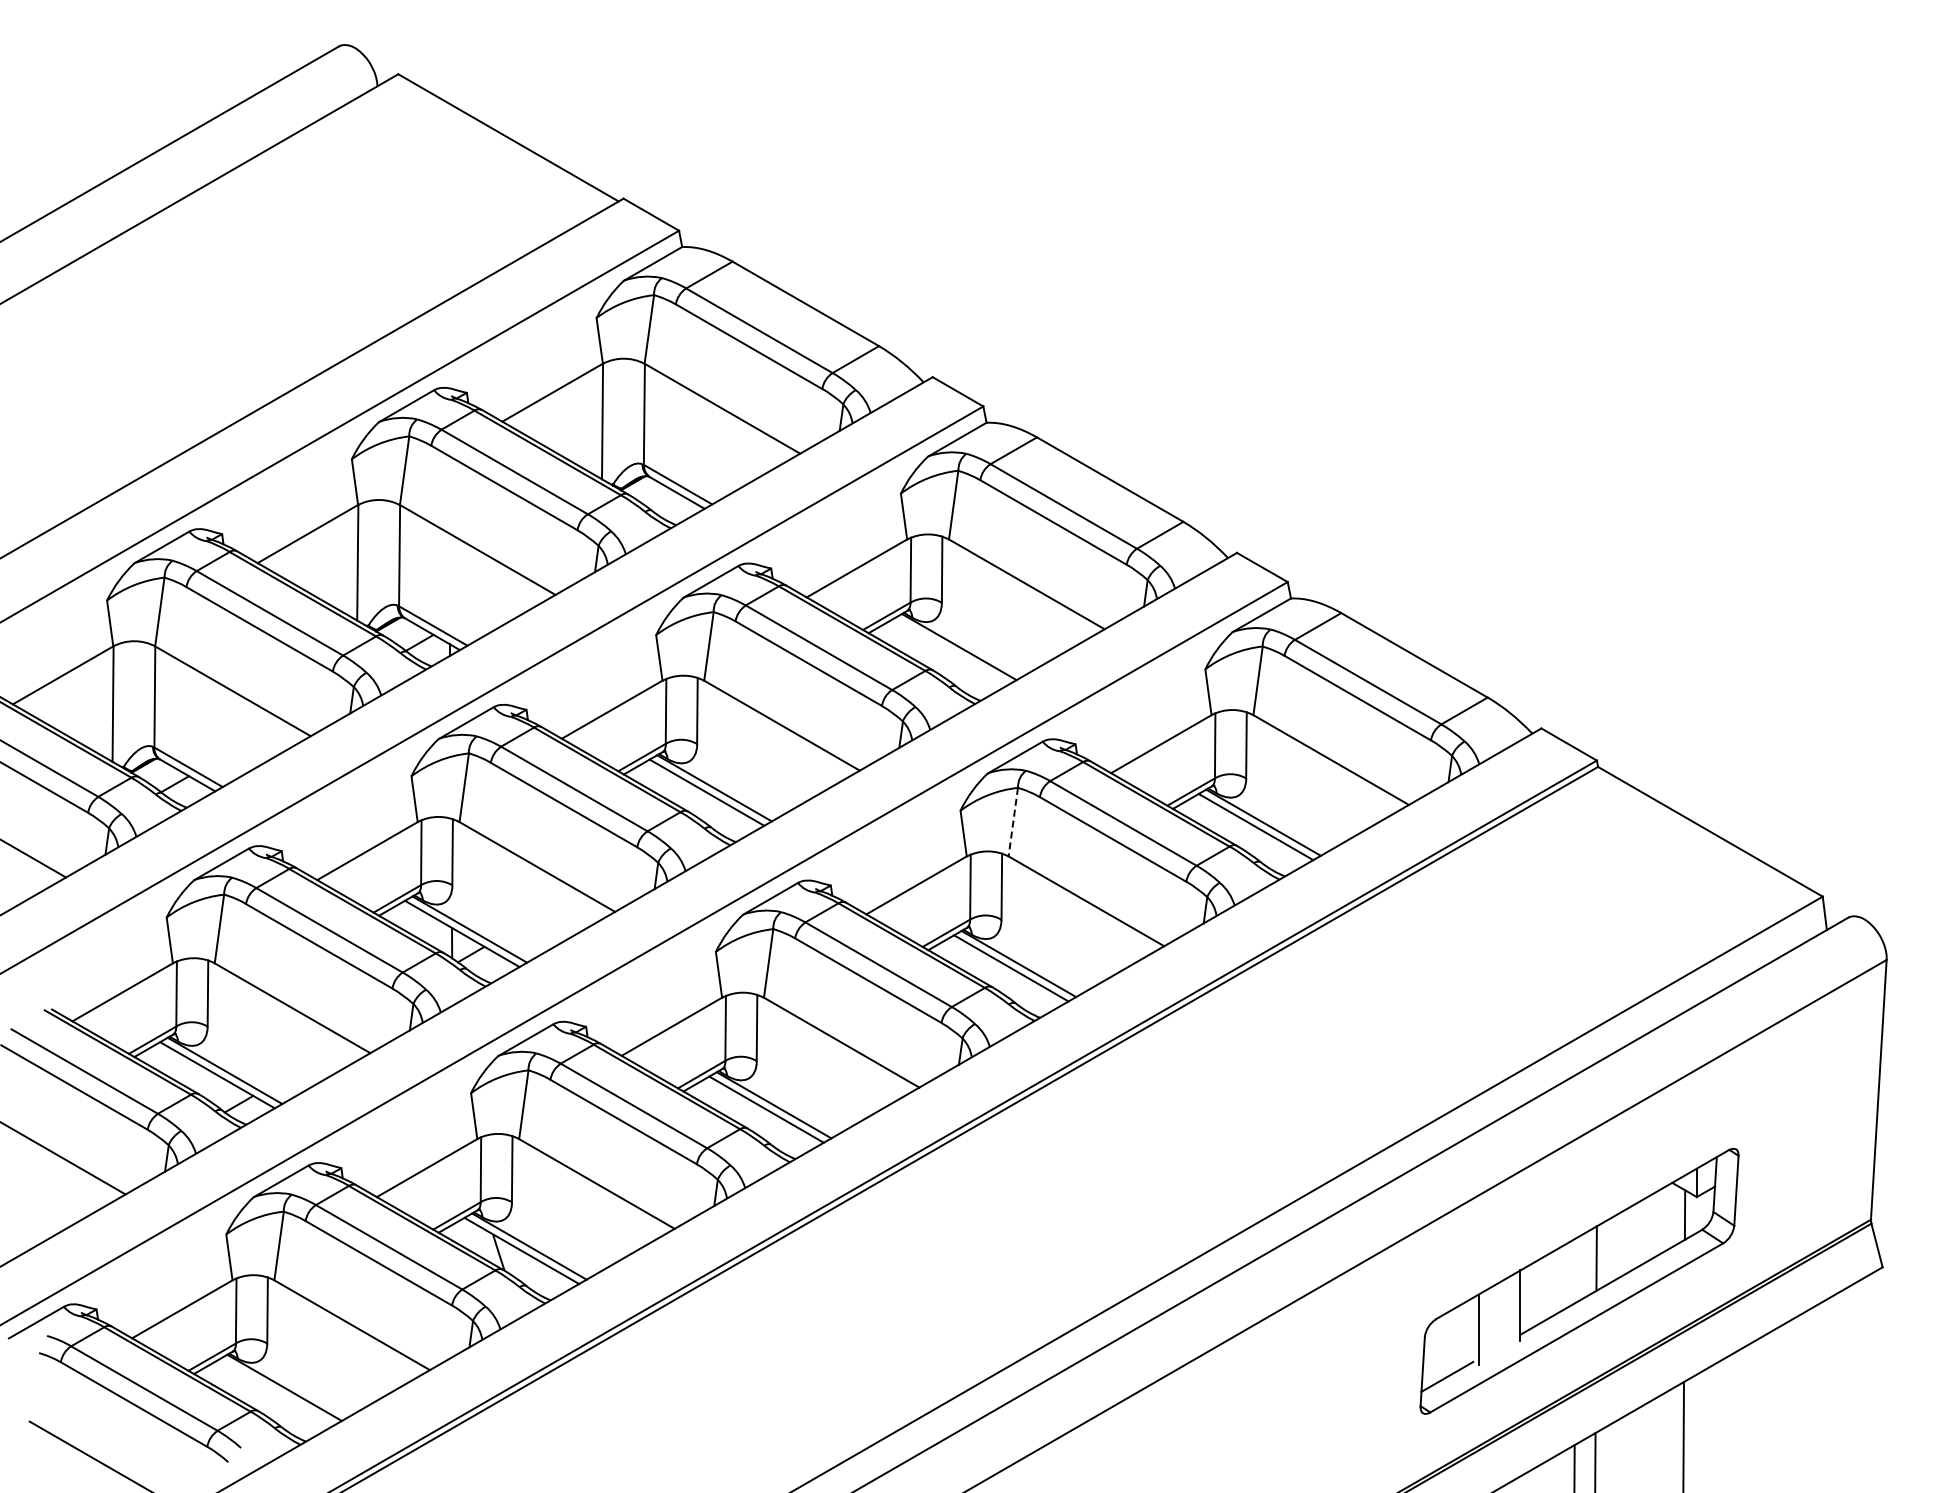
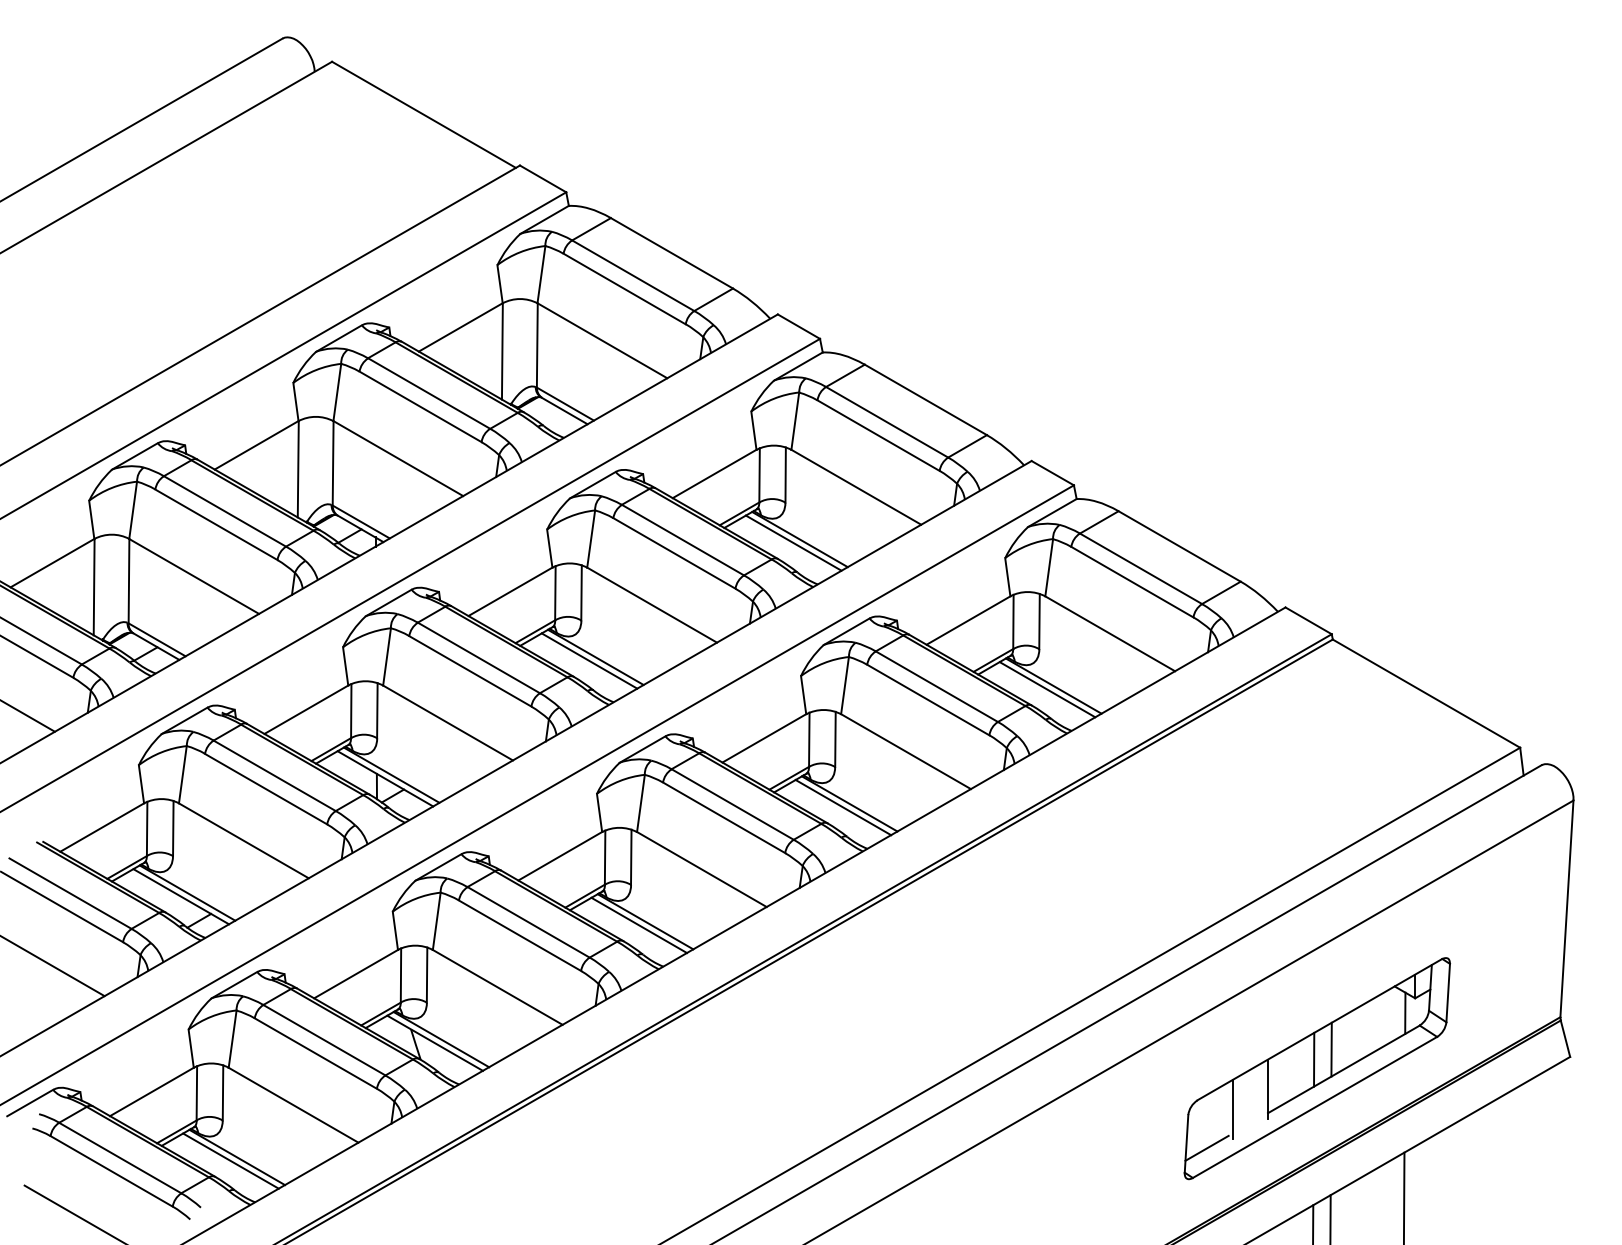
line: (951, 651) -> (793, 543), added
line: (1013, 822) -> (845, 685), dashed -> solid
line: (1575, 1270) -> (1313, 1059), added
line: (276, 1392) -> (230, 1161), added

